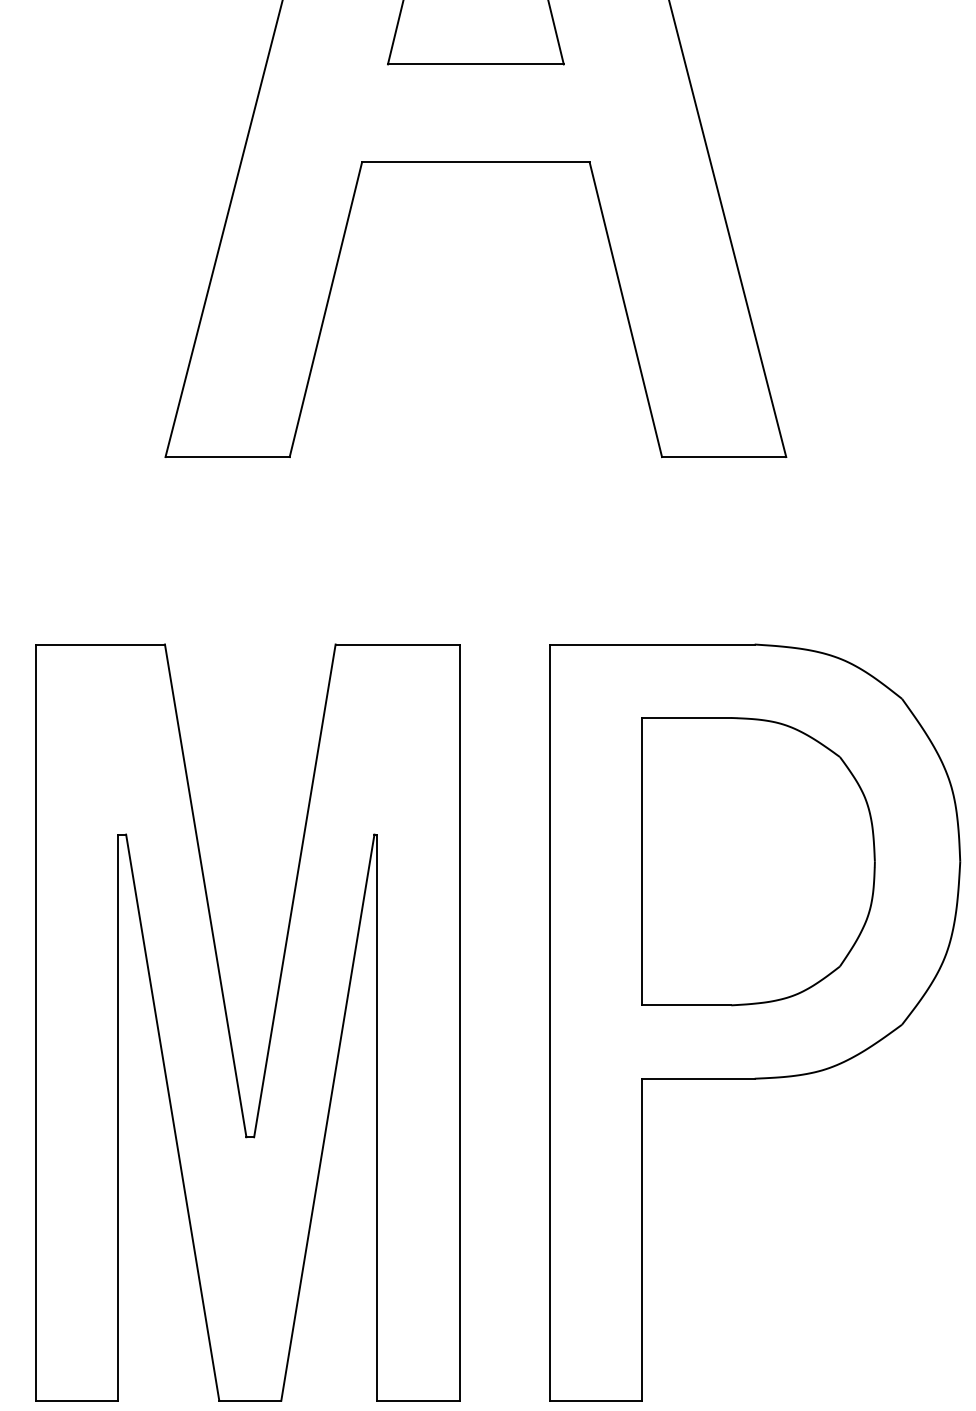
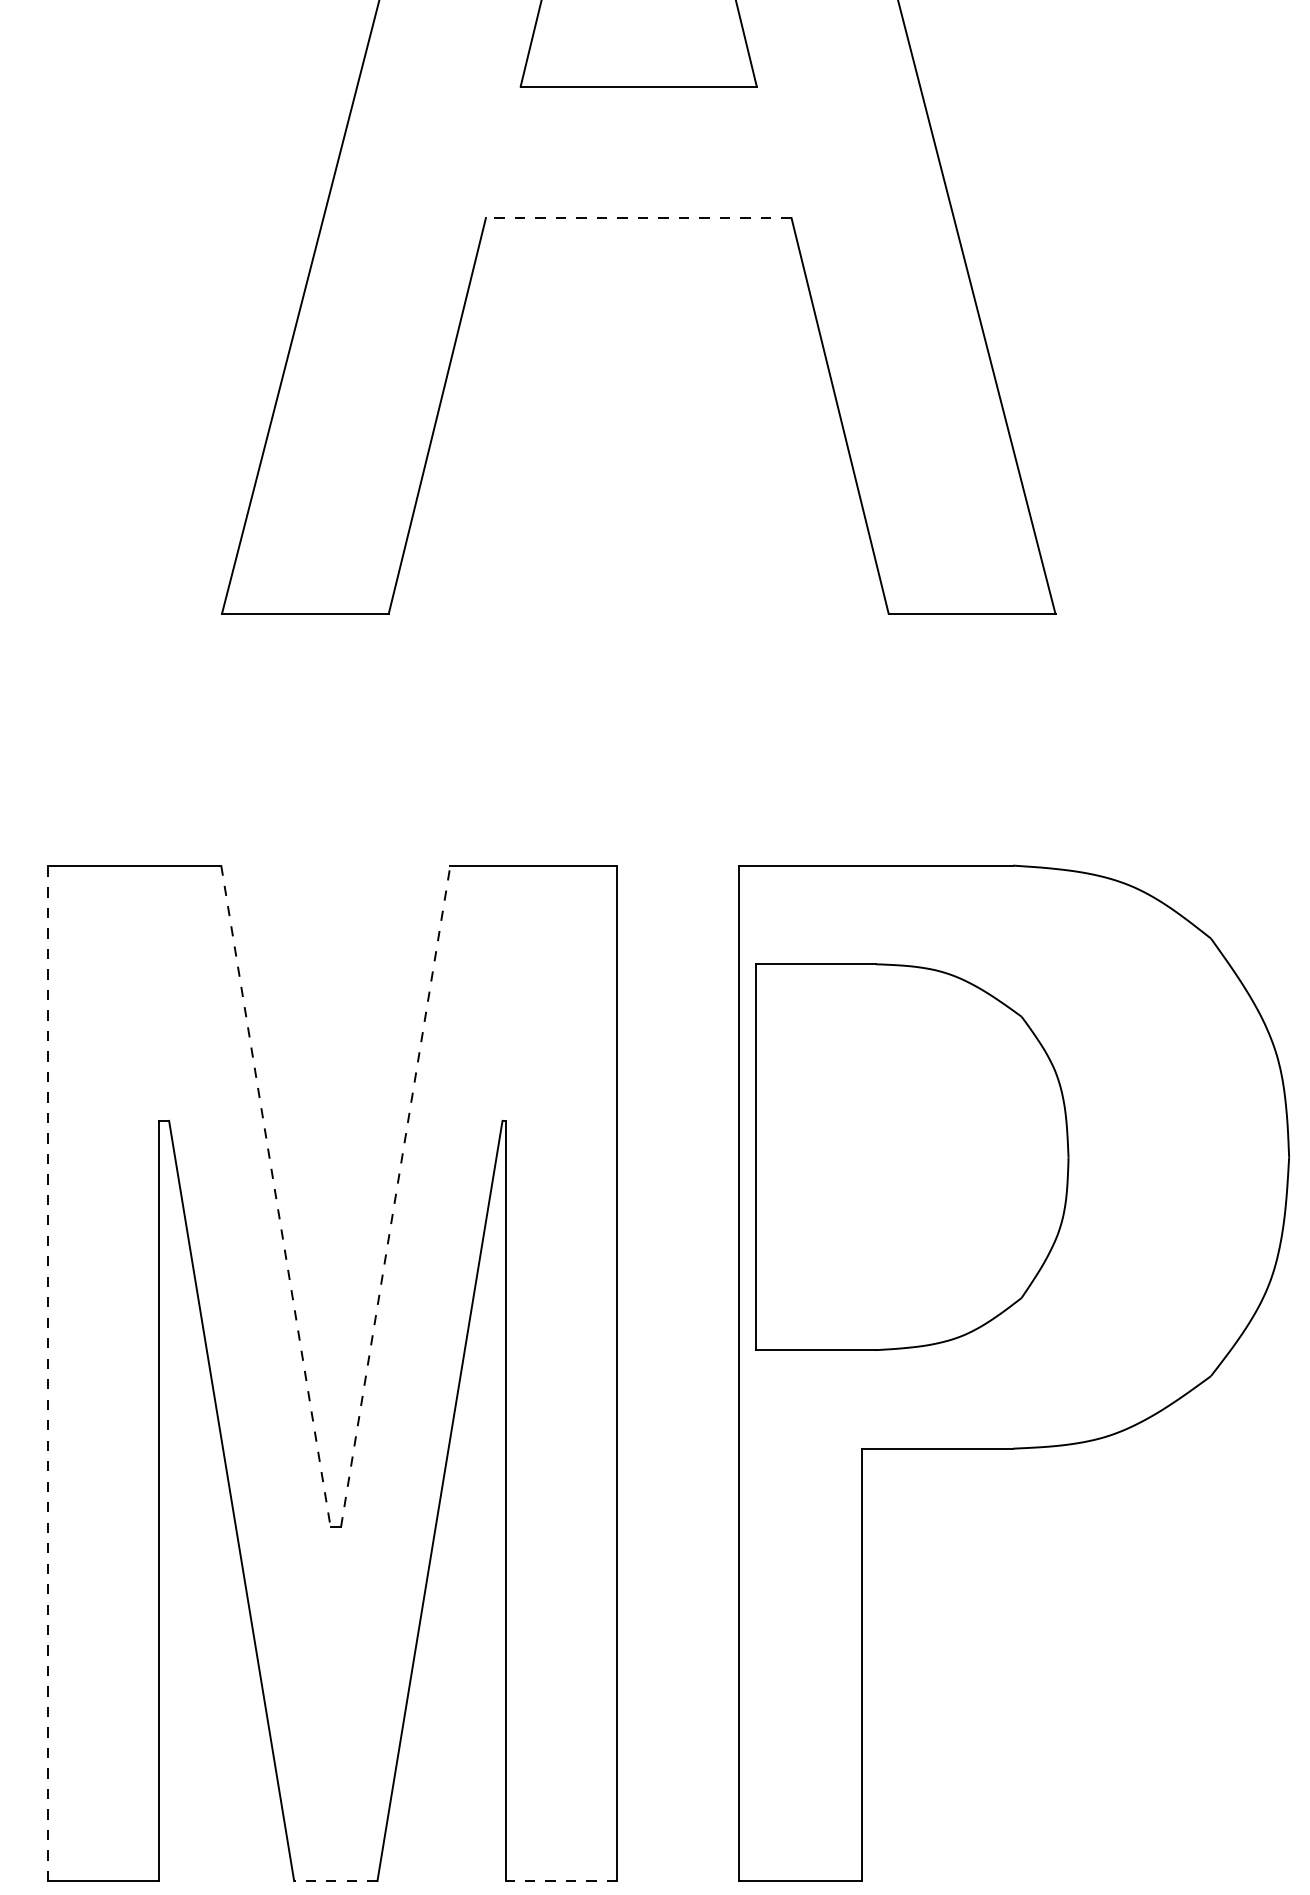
line: (475, 162) -> (638, 218), solid -> dashed
part: (758, 861) -> (912, 1156), moved
line: (206, 890) -> (276, 1196), solid -> dashed
line: (294, 890) -> (395, 1195), solid -> dashed
line: (35, 1022) -> (47, 1373), solid -> dashed
line: (250, 1401) -> (335, 1881), solid -> dashed
line: (418, 1401) -> (561, 1881), solid -> dashed

